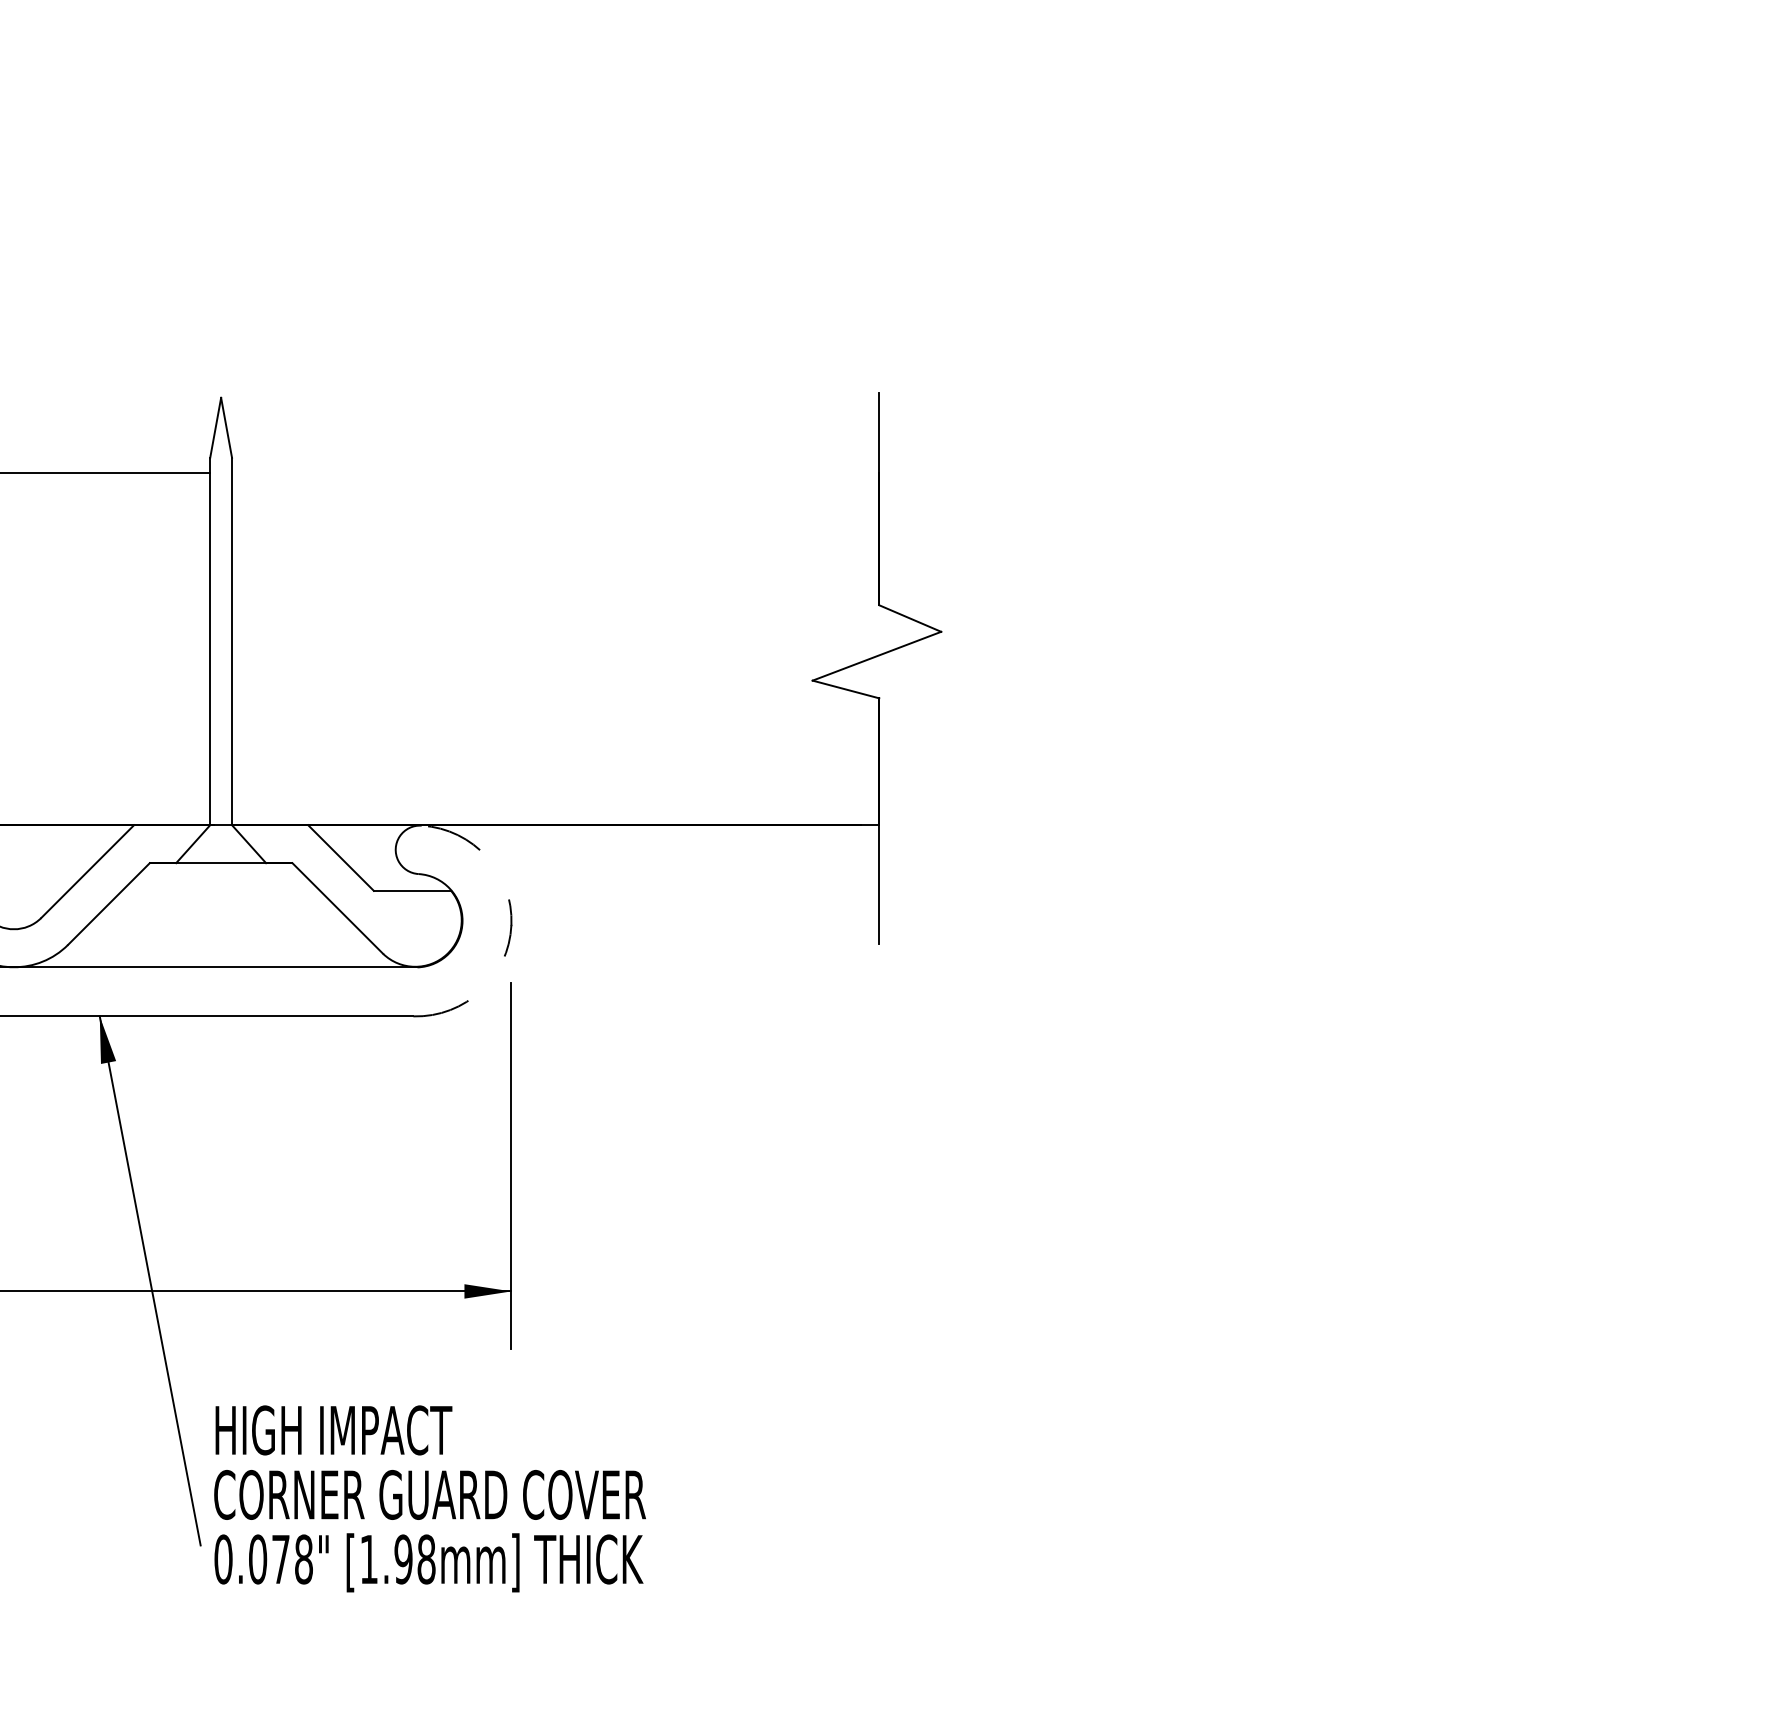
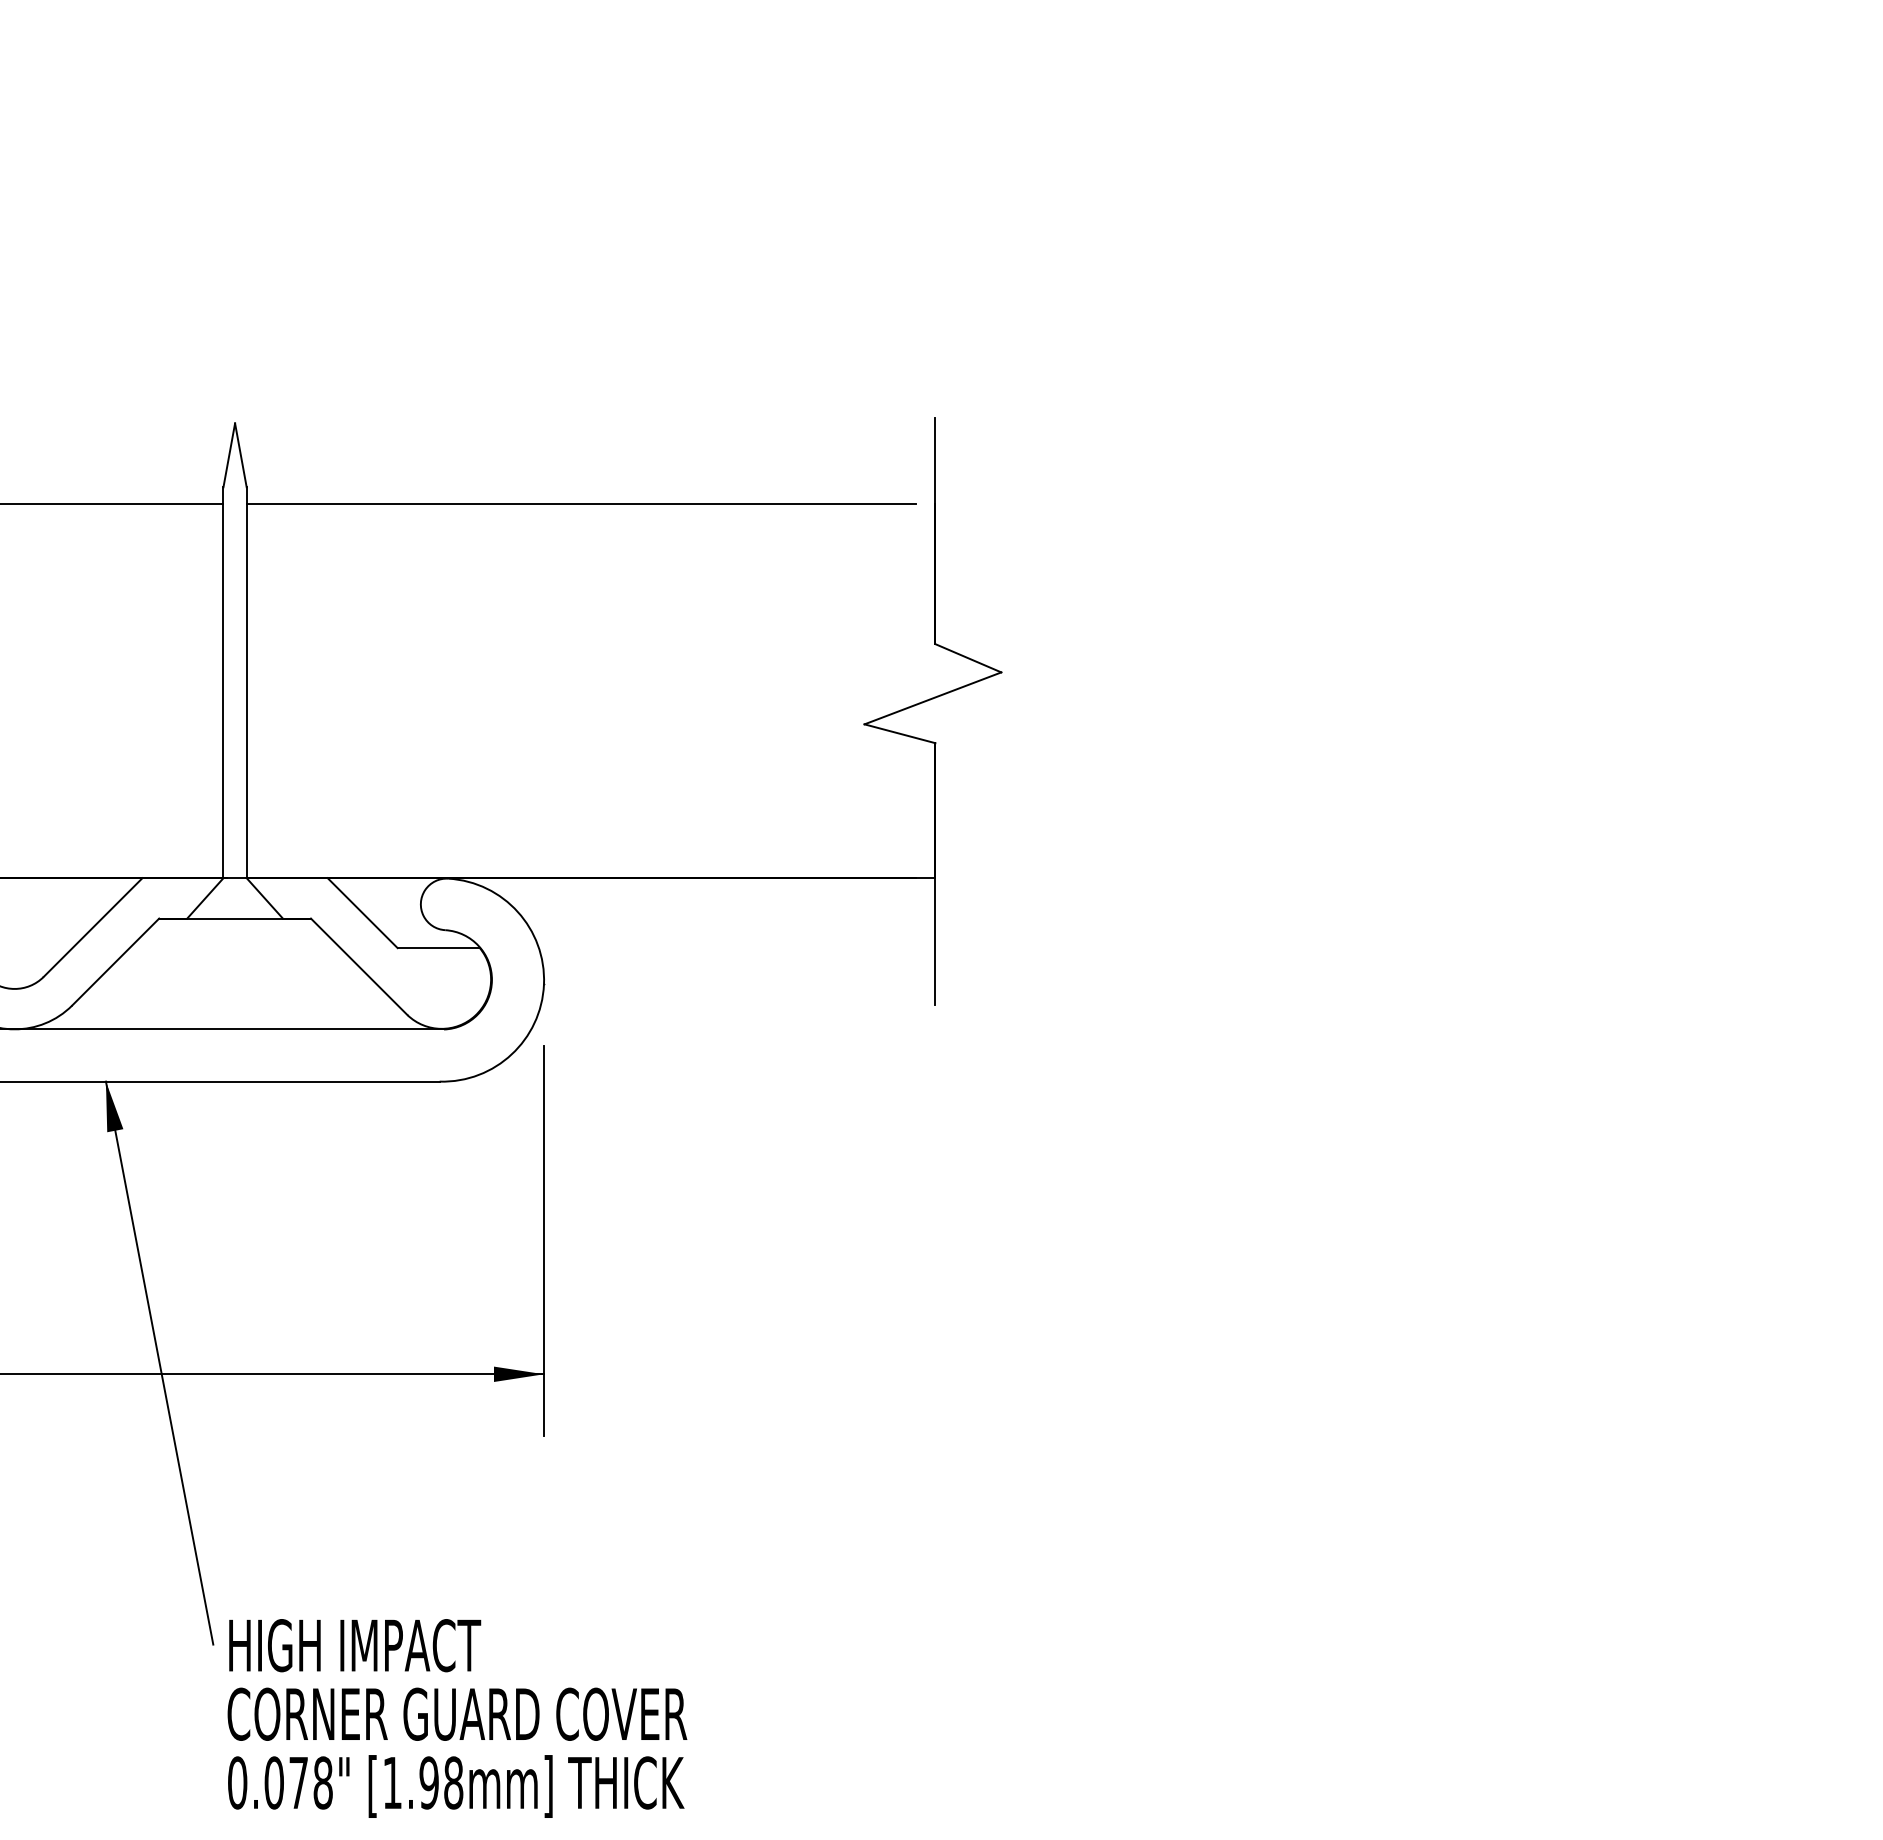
line: (546, 473) -> (581, 503), added
arc: (511, 925) -> (544, 984), dashed -> solid
text: (429, 1498) -> (456, 1718), moved

